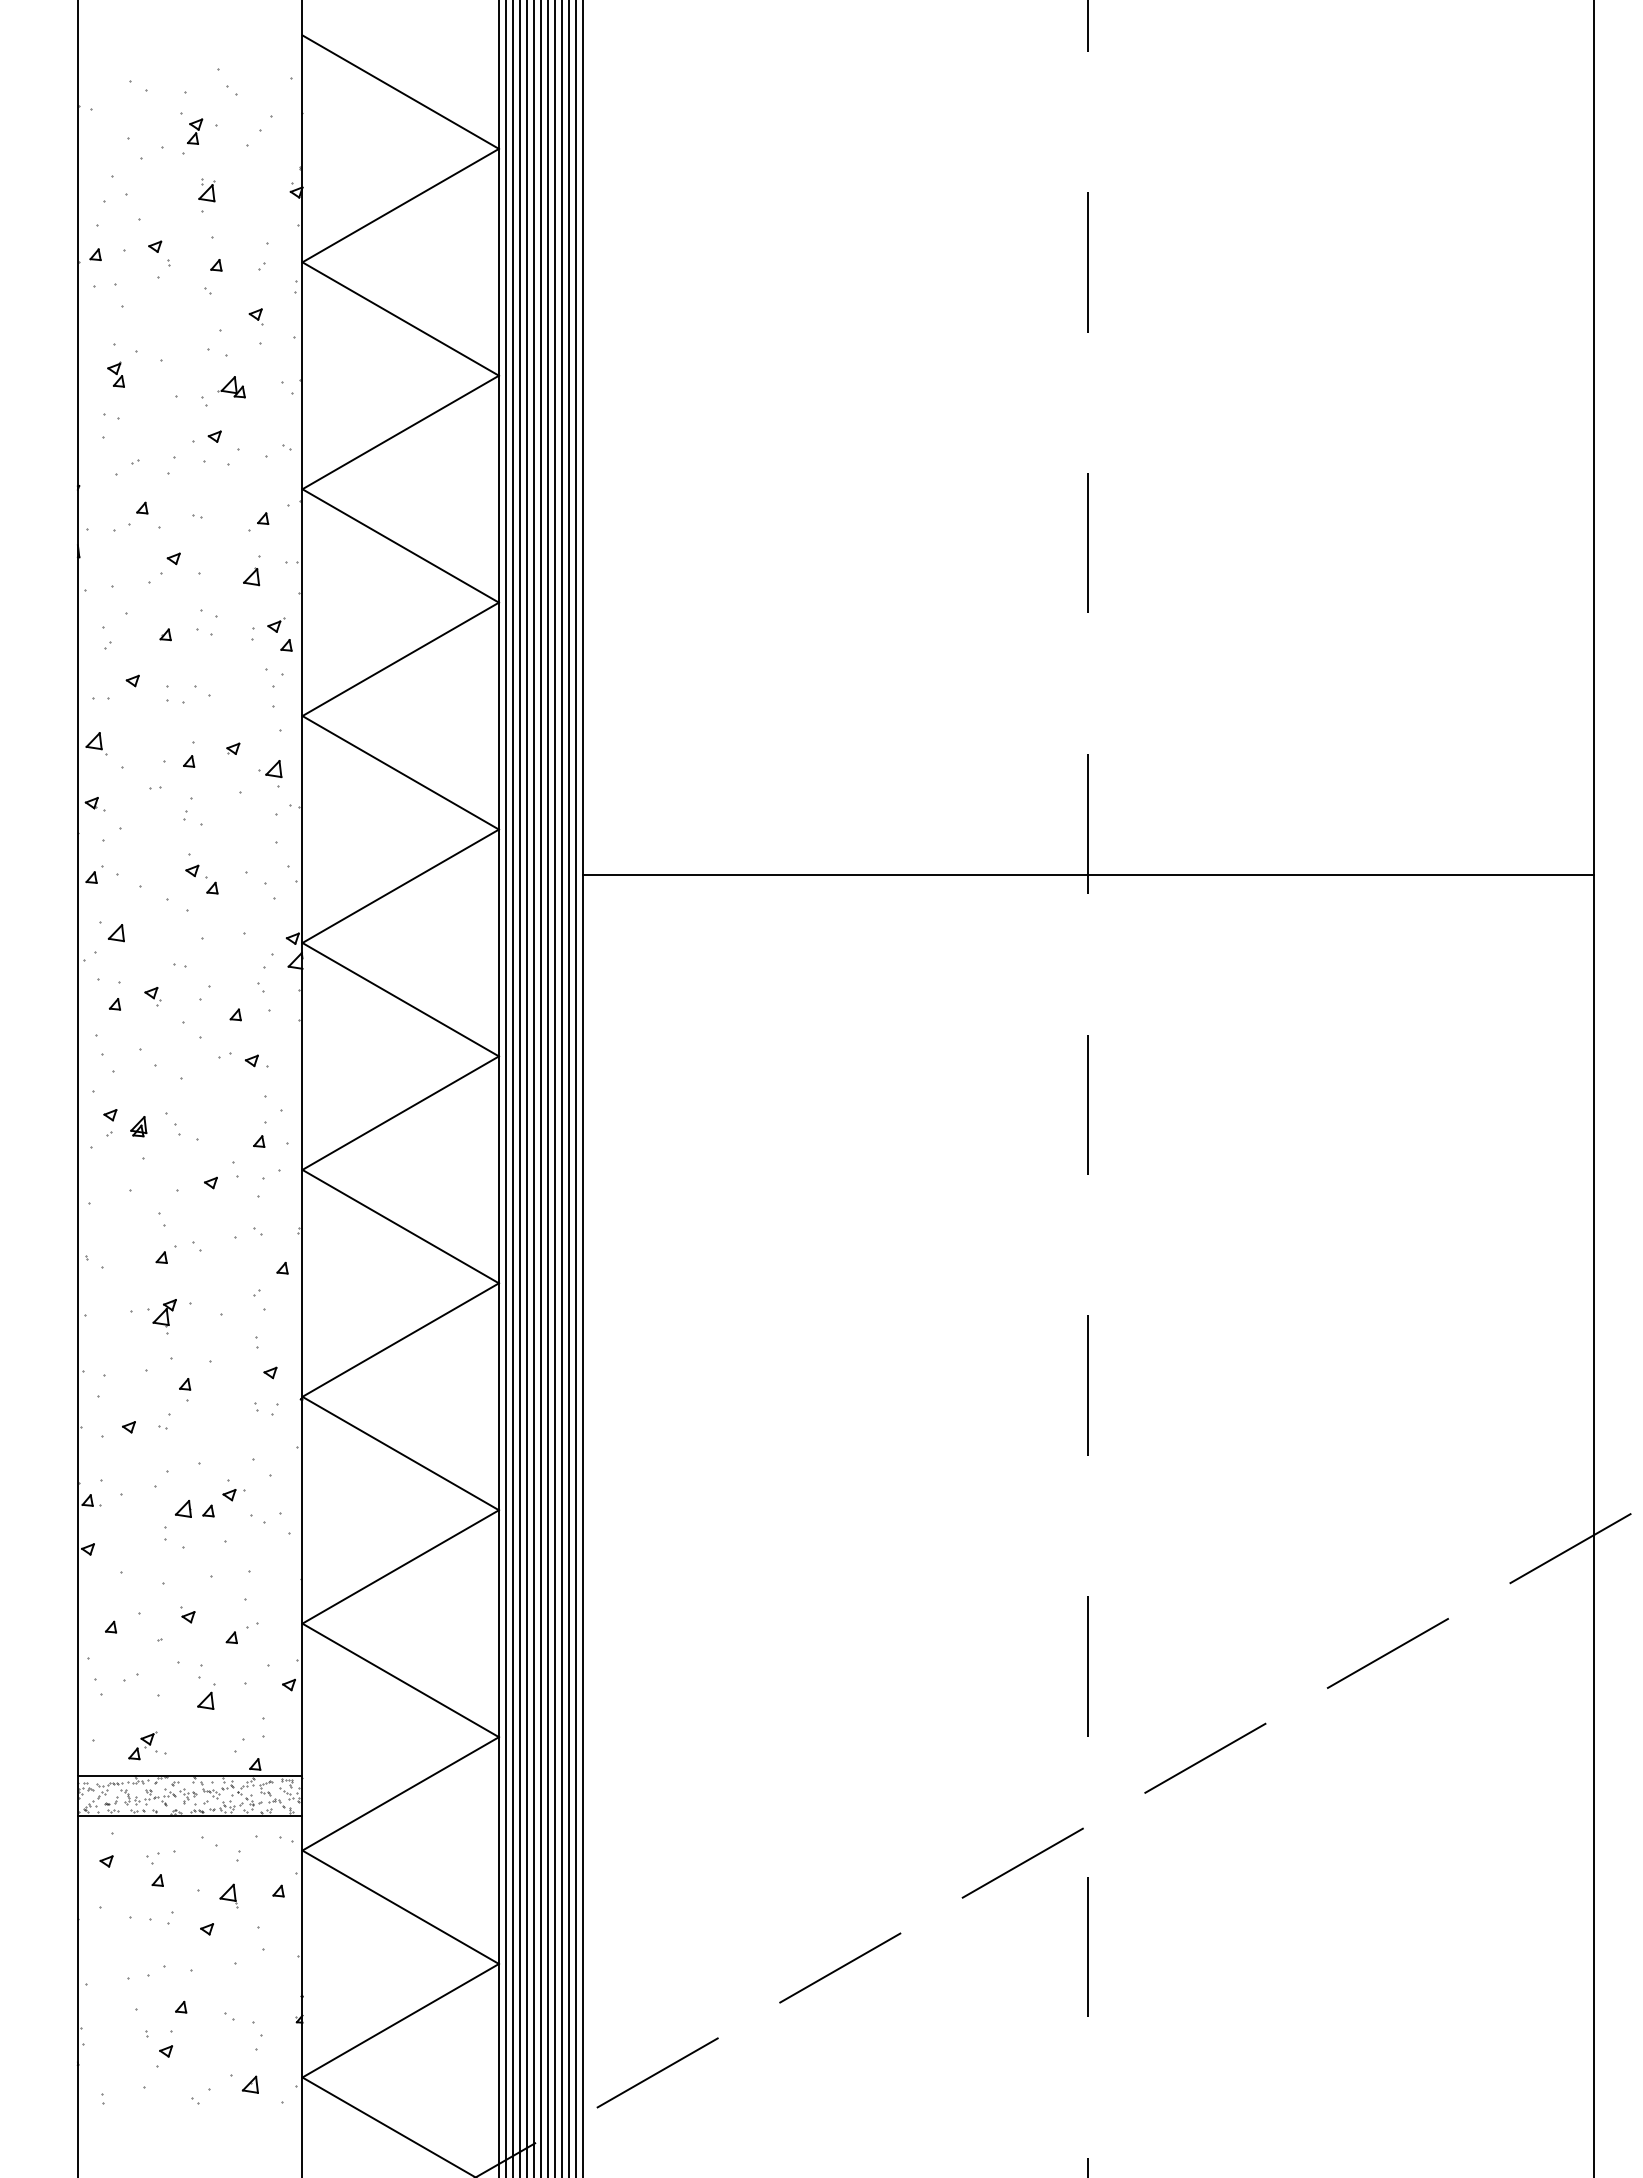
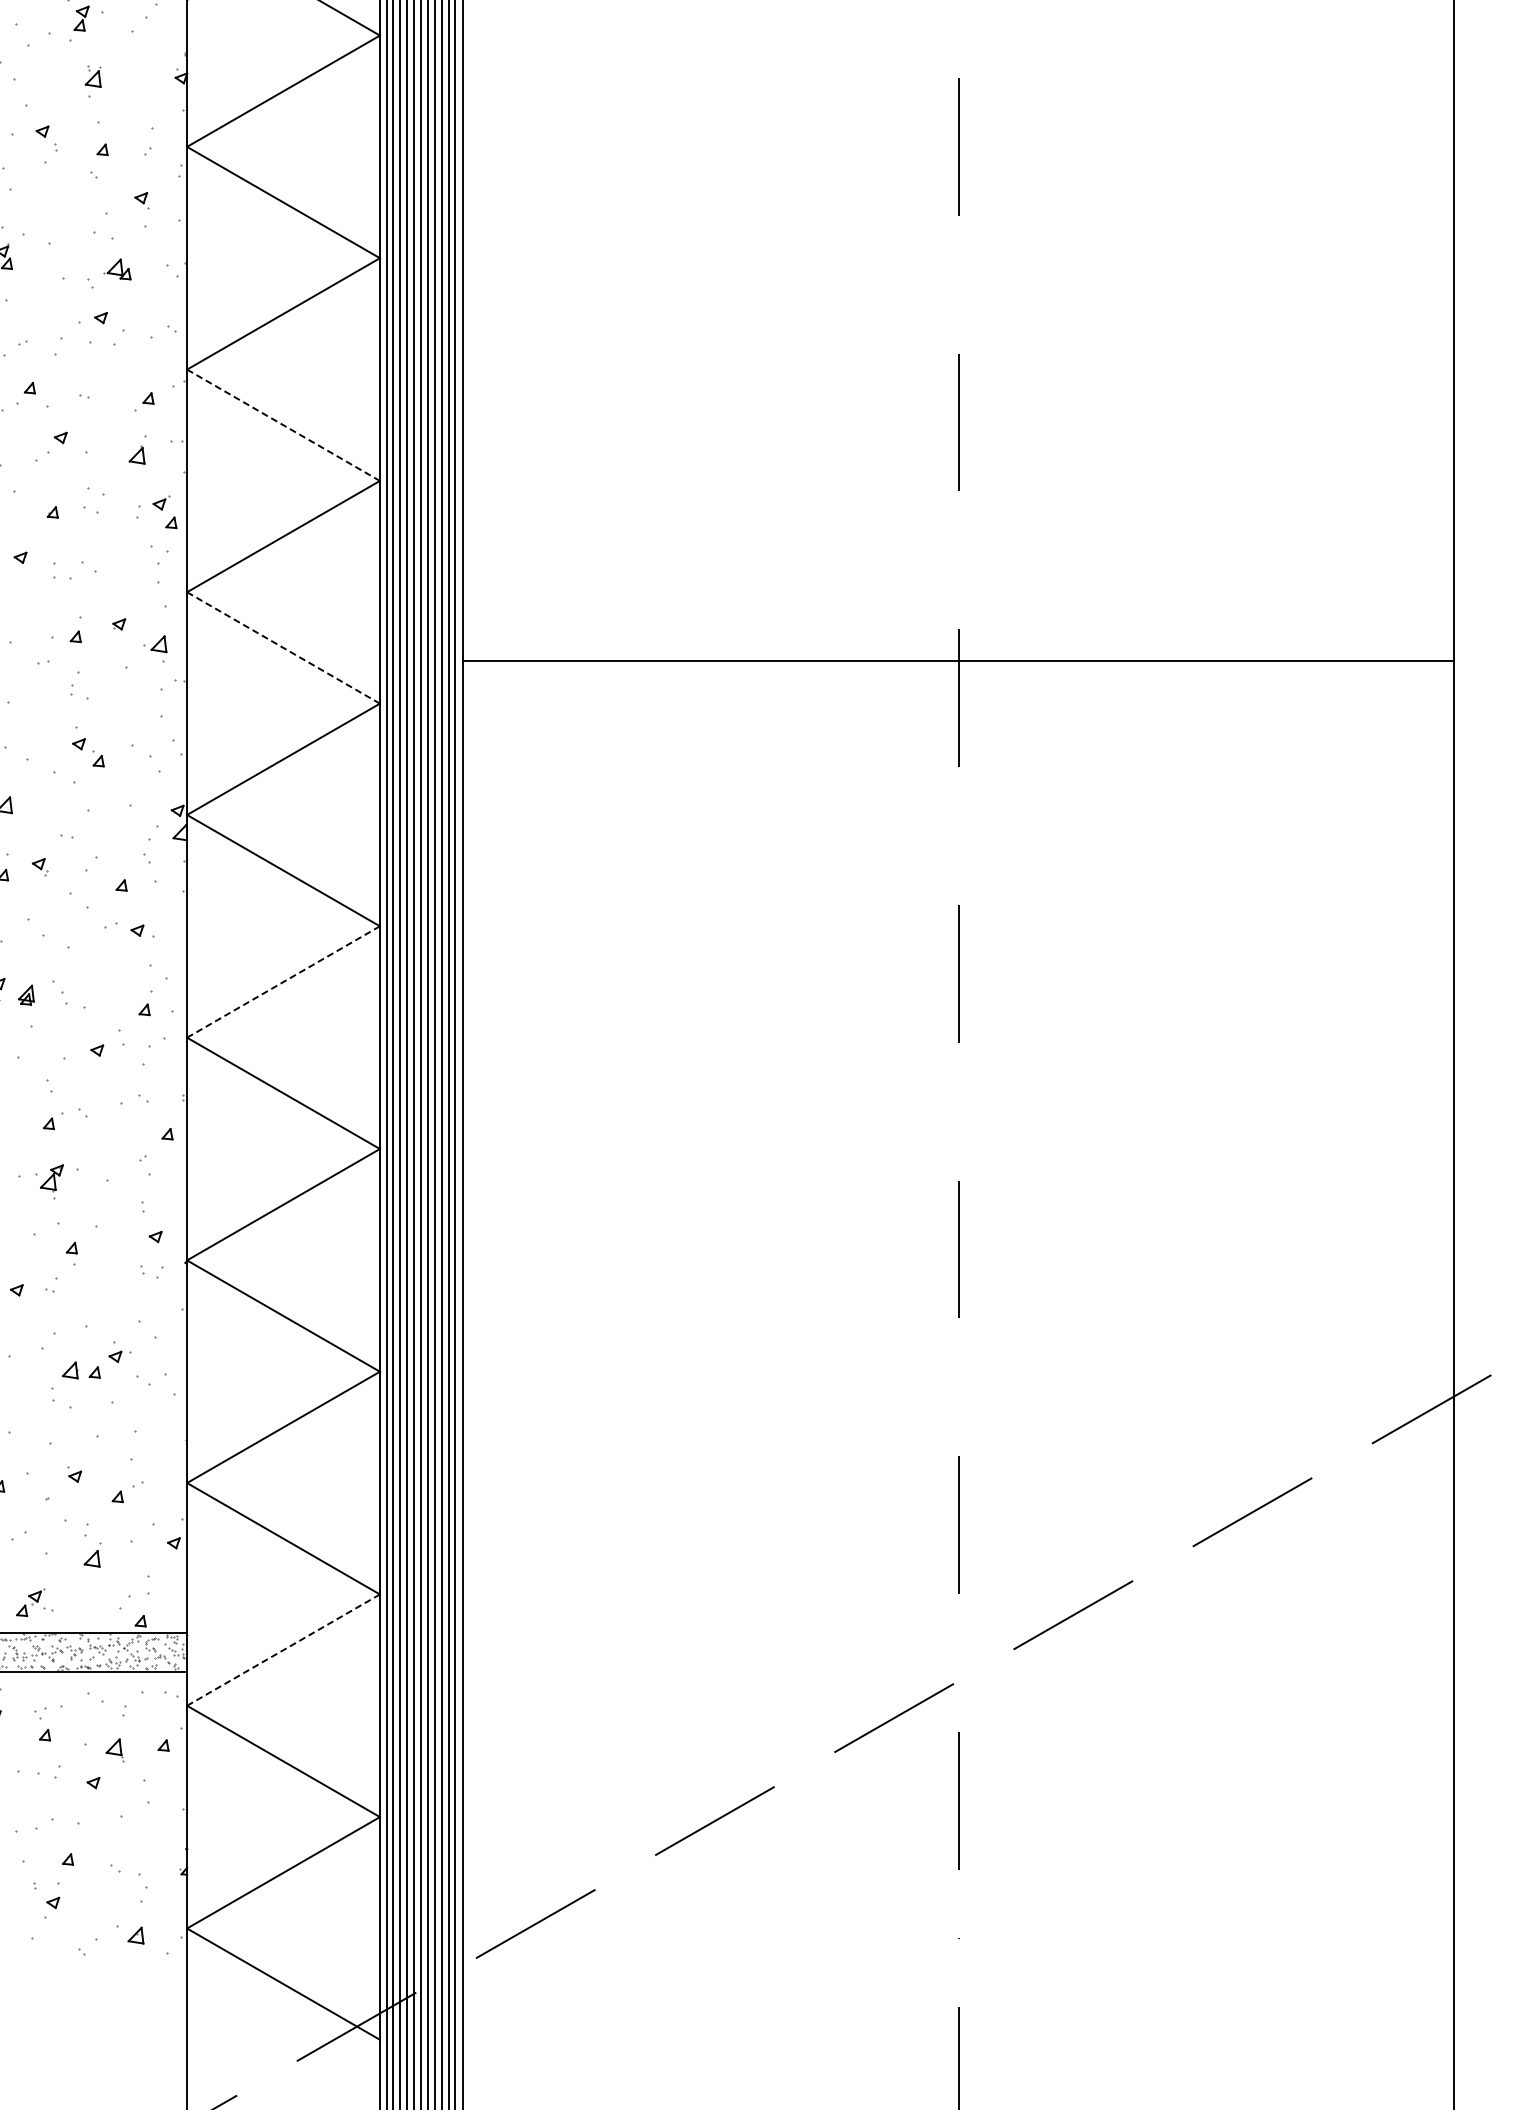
line: (401, 546) -> (284, 425), solid -> dashed
line: (401, 773) -> (284, 648), solid -> dashed
line: (1088, 875) -> (958, 661), moved
line: (401, 1112) -> (284, 981), solid -> dashed
line: (401, 1793) -> (284, 1649), solid -> dashed

